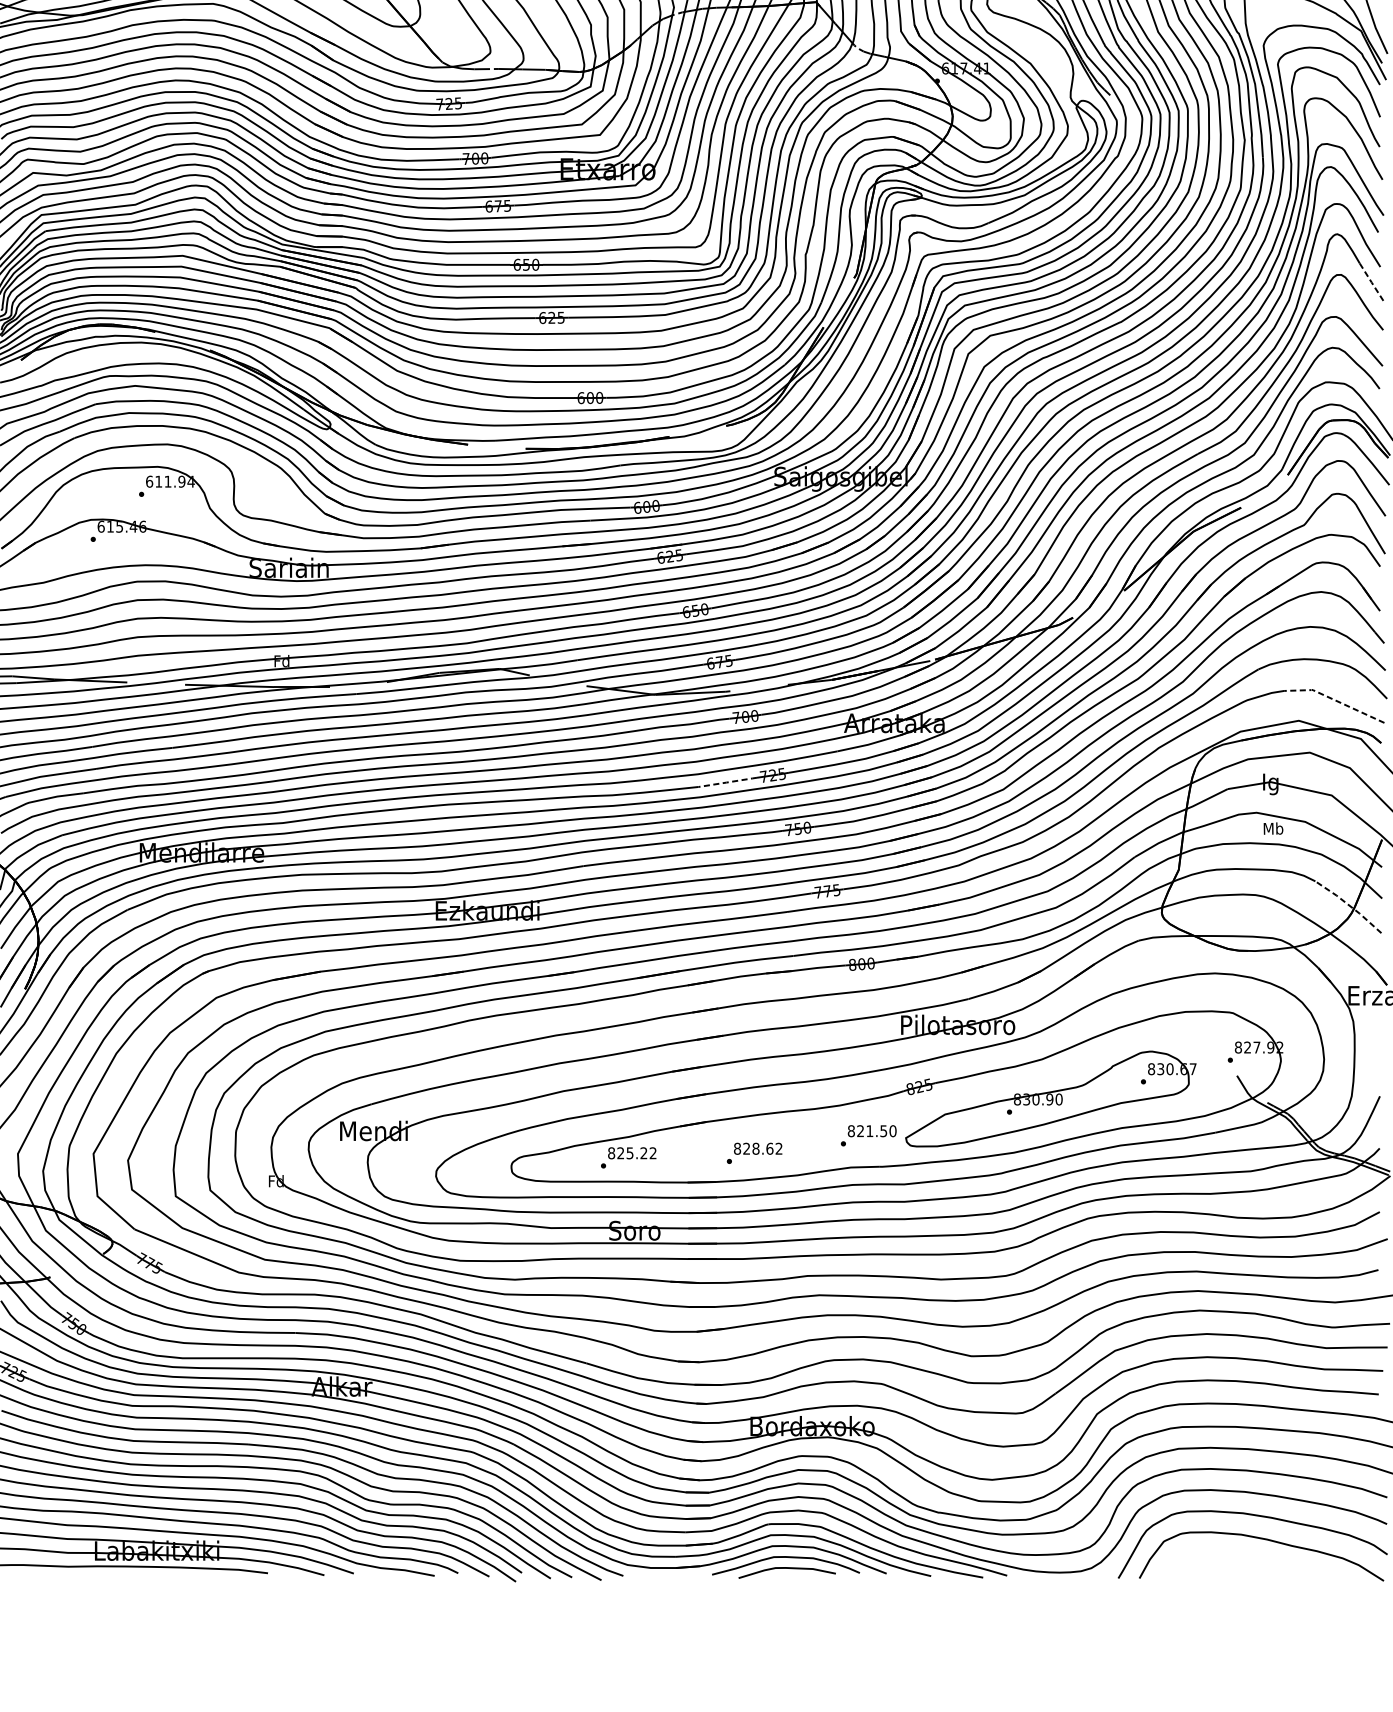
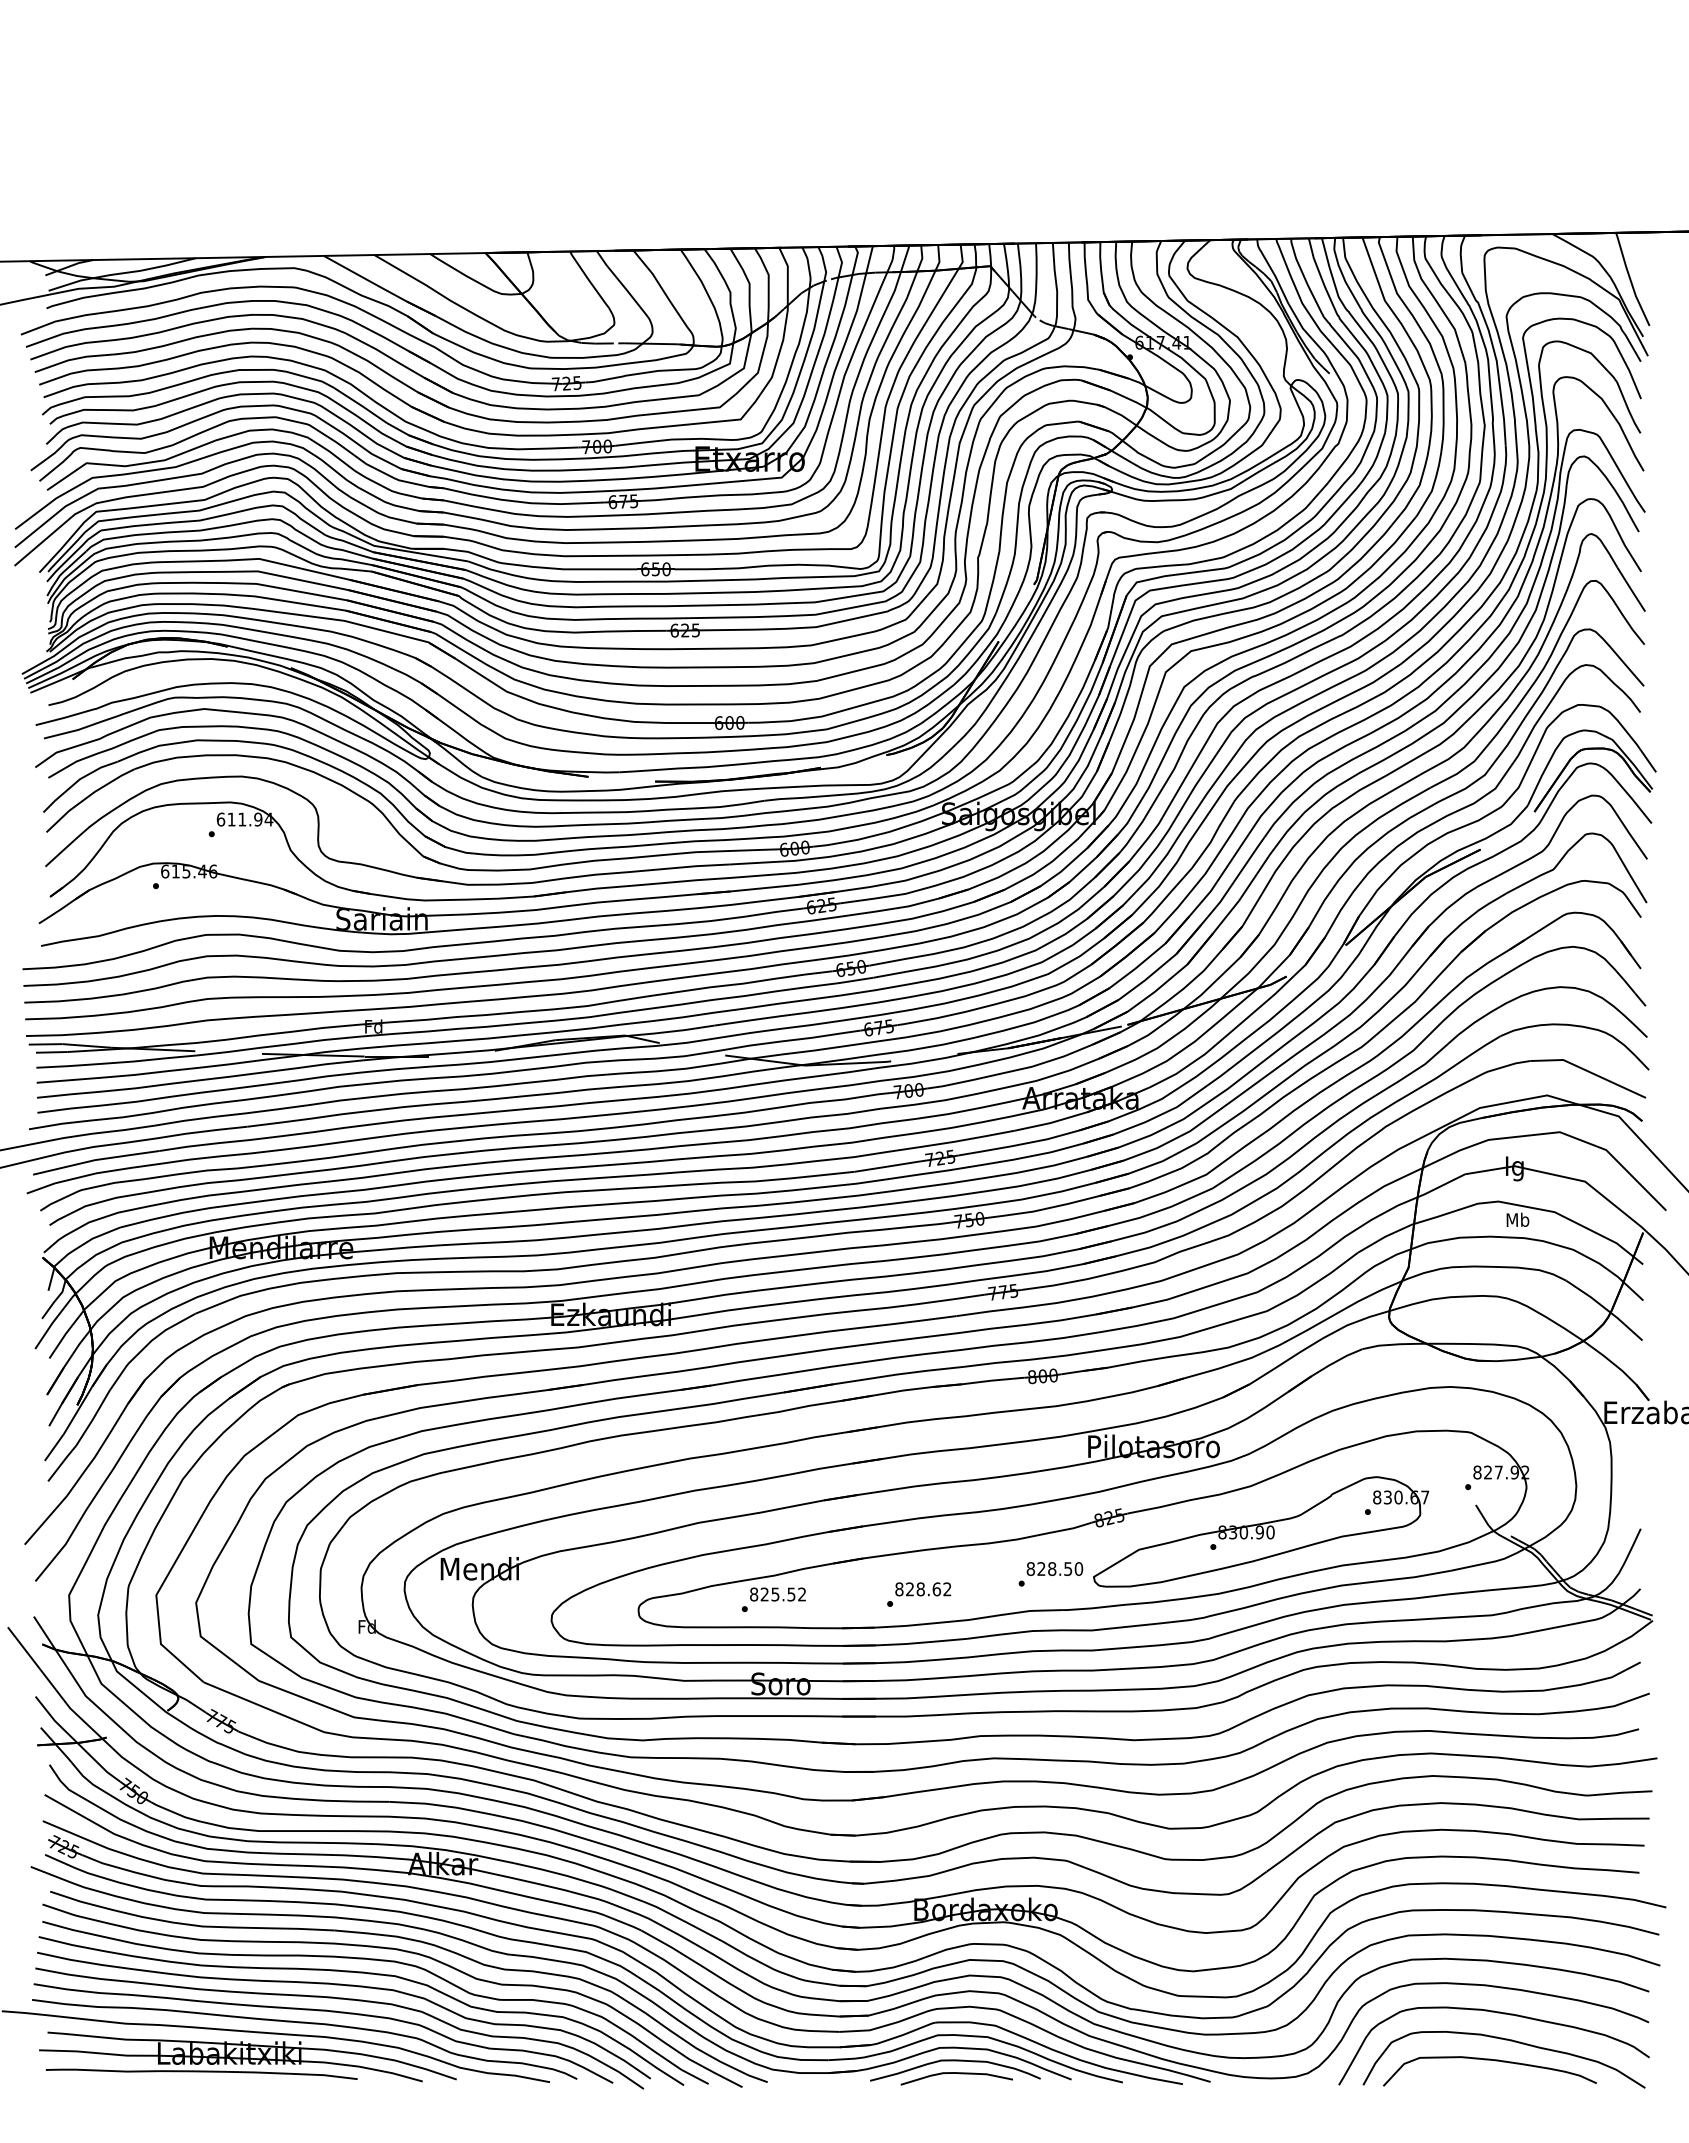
line: (1371, 282) -> (1631, 589), dashed -> solid
line: (1333, 700) -> (1587, 1071), dashed -> solid
line: (727, 782) -> (887, 1166), dashed -> solid
line: (1349, 905) -> (1605, 1308), dashed -> solid
text: (870, 1130) -> (1052, 1568), 821.50 -> 828.50
text: (643, 1153) -> (791, 1594), 825.22 -> 825.52
curve: (1248, 1557) -> (1489, 2060), added

